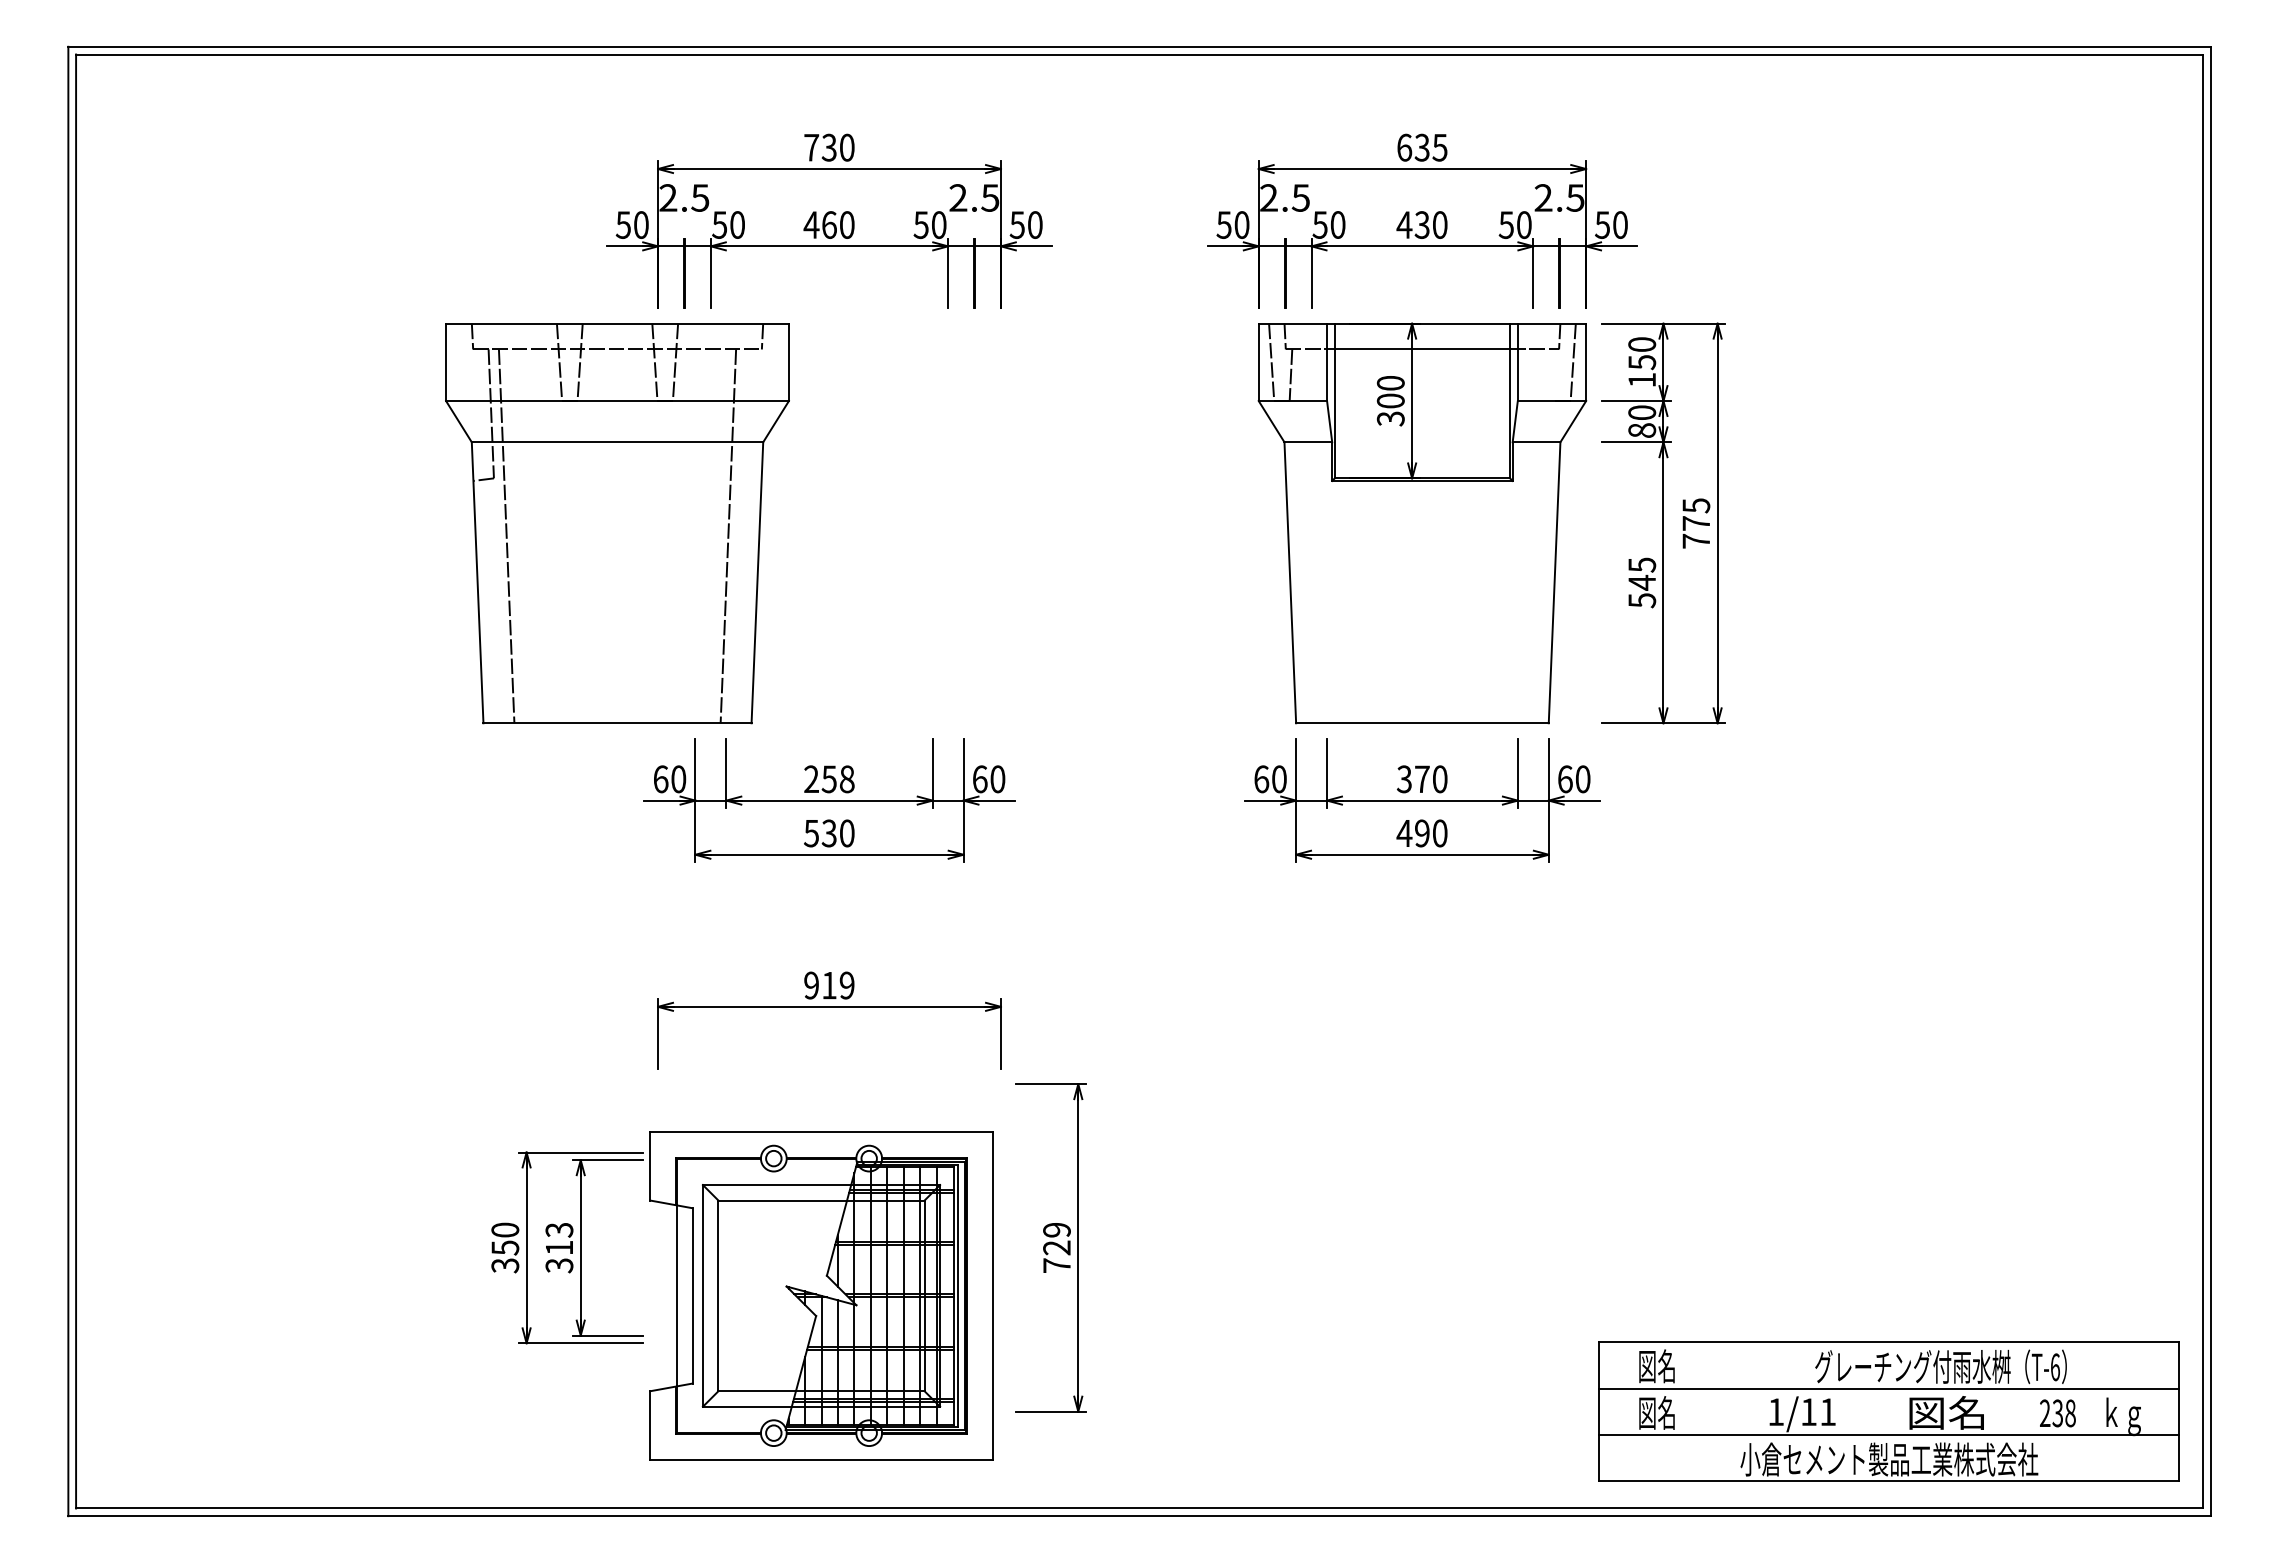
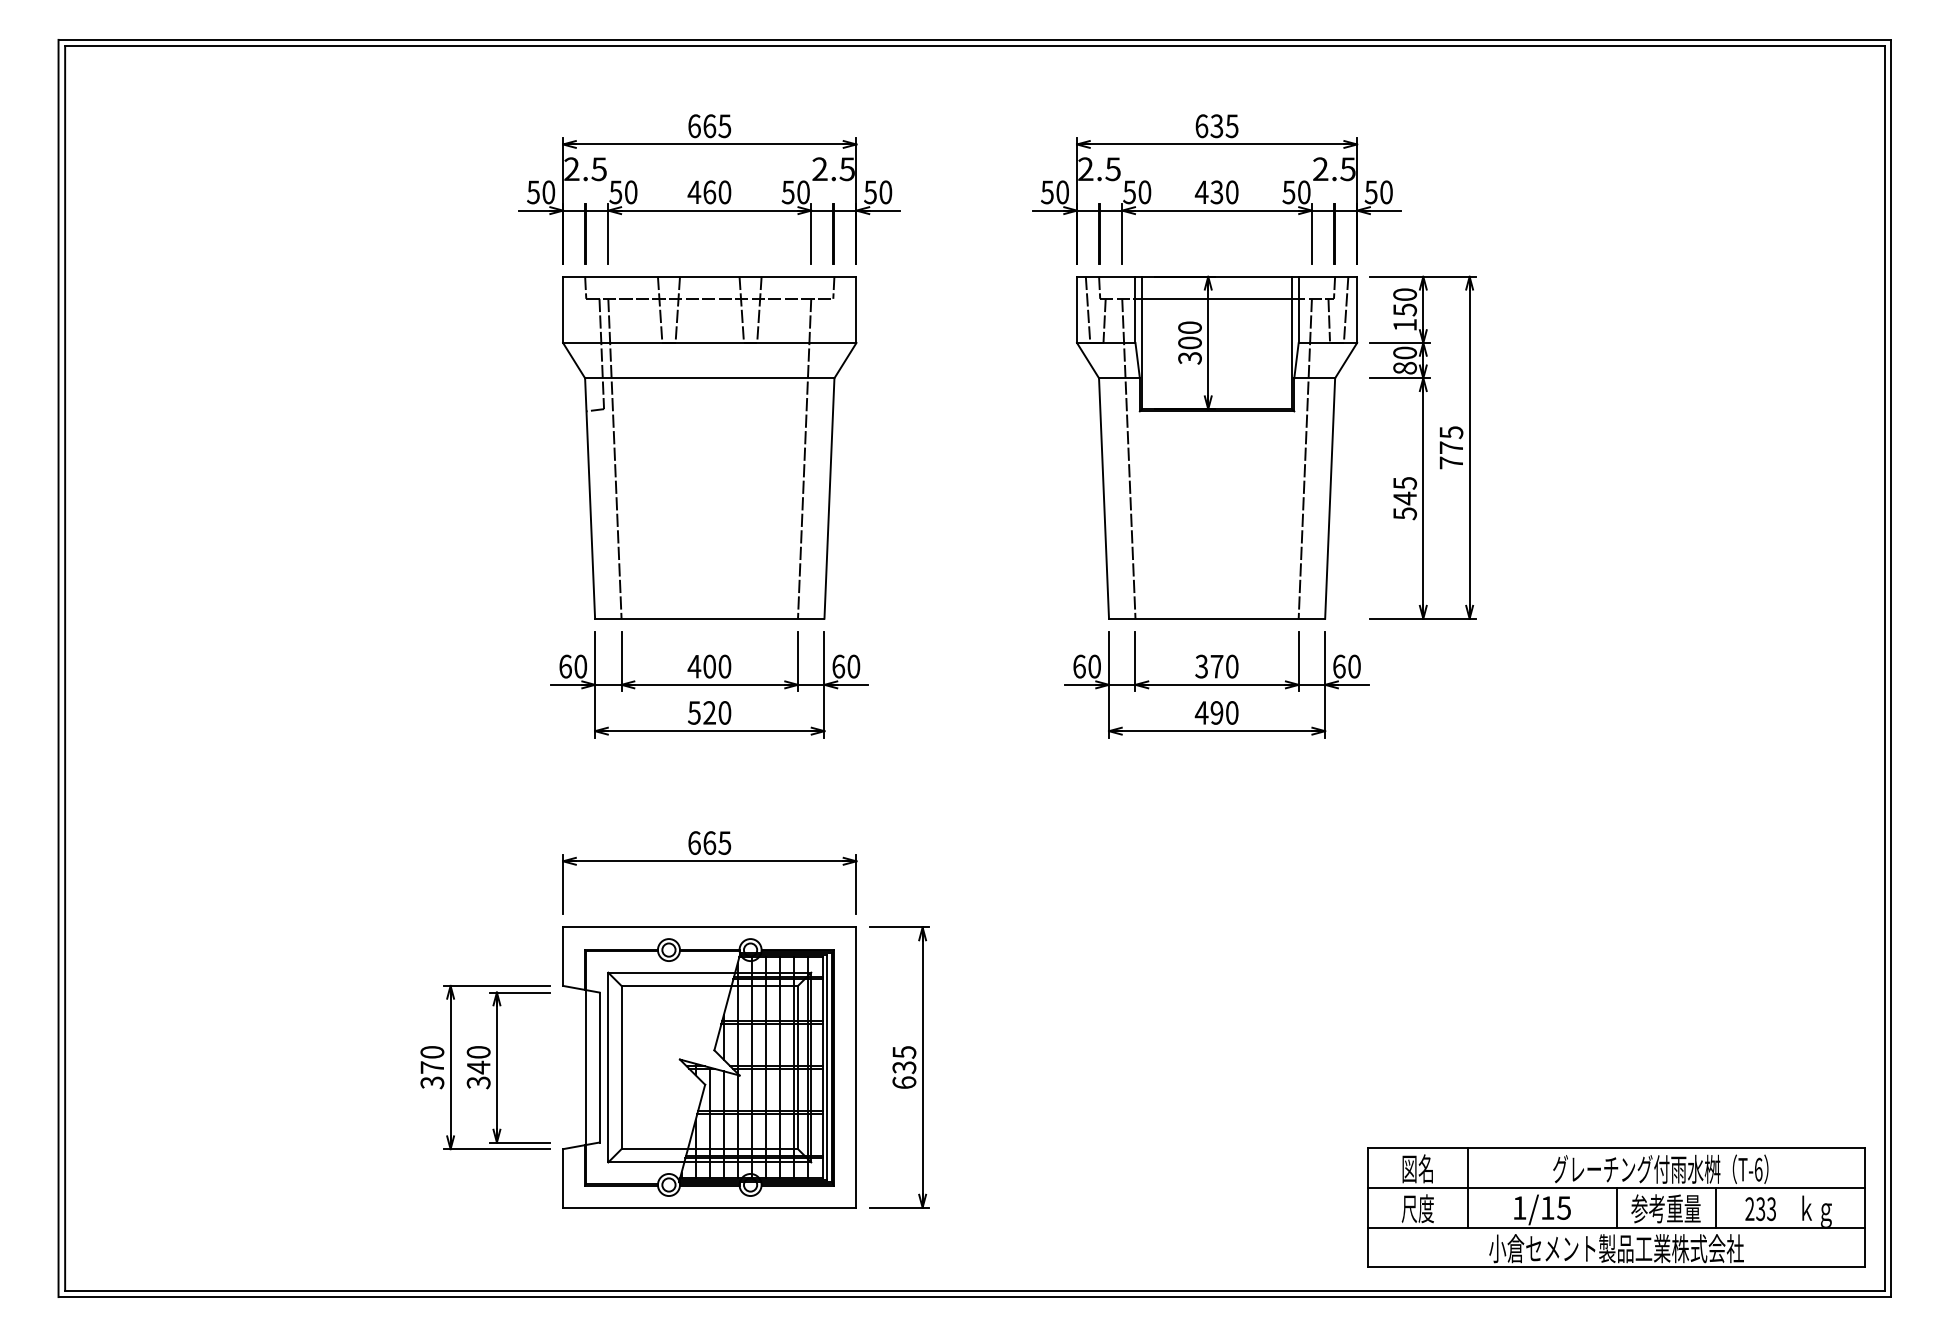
text: (829, 147) -> (709, 126), 730 -> 665
line: (1553, 374) -> (1329, 320), added
part: (617, 523) -> (709, 447), moved
line: (1319, 536) -> (1129, 458), added
line: (1525, 536) -> (1305, 458), added
text: (828, 779) -> (708, 666), 258 -> 400
text: (828, 833) -> (708, 712), 530 -> 520
text: (829, 985) -> (709, 843), 919 -> 665
text: (559, 1239) -> (478, 1060), 313 -> 340
text: (505, 1247) -> (432, 1067), 350 -> 370
text: (1056, 1247) -> (903, 1067), 729 -> 635
part: (821, 1295) -> (709, 1067), moved
line: (1715, 1388) -> (1467, 1187), added
line: (1889, 1411) -> (1616, 1207), added
line: (2005, 1411) -> (1715, 1207), added
text: (1656, 1412) -> (1417, 1208), 図名 -> 尺度
text: (1827, 1412) -> (1563, 1208), 1/11 -> 1/15
text: (1946, 1412) -> (1665, 1208), 図名 -> 参考重量
text: (2070, 1413) -> (1771, 1209), 238 -> 233

